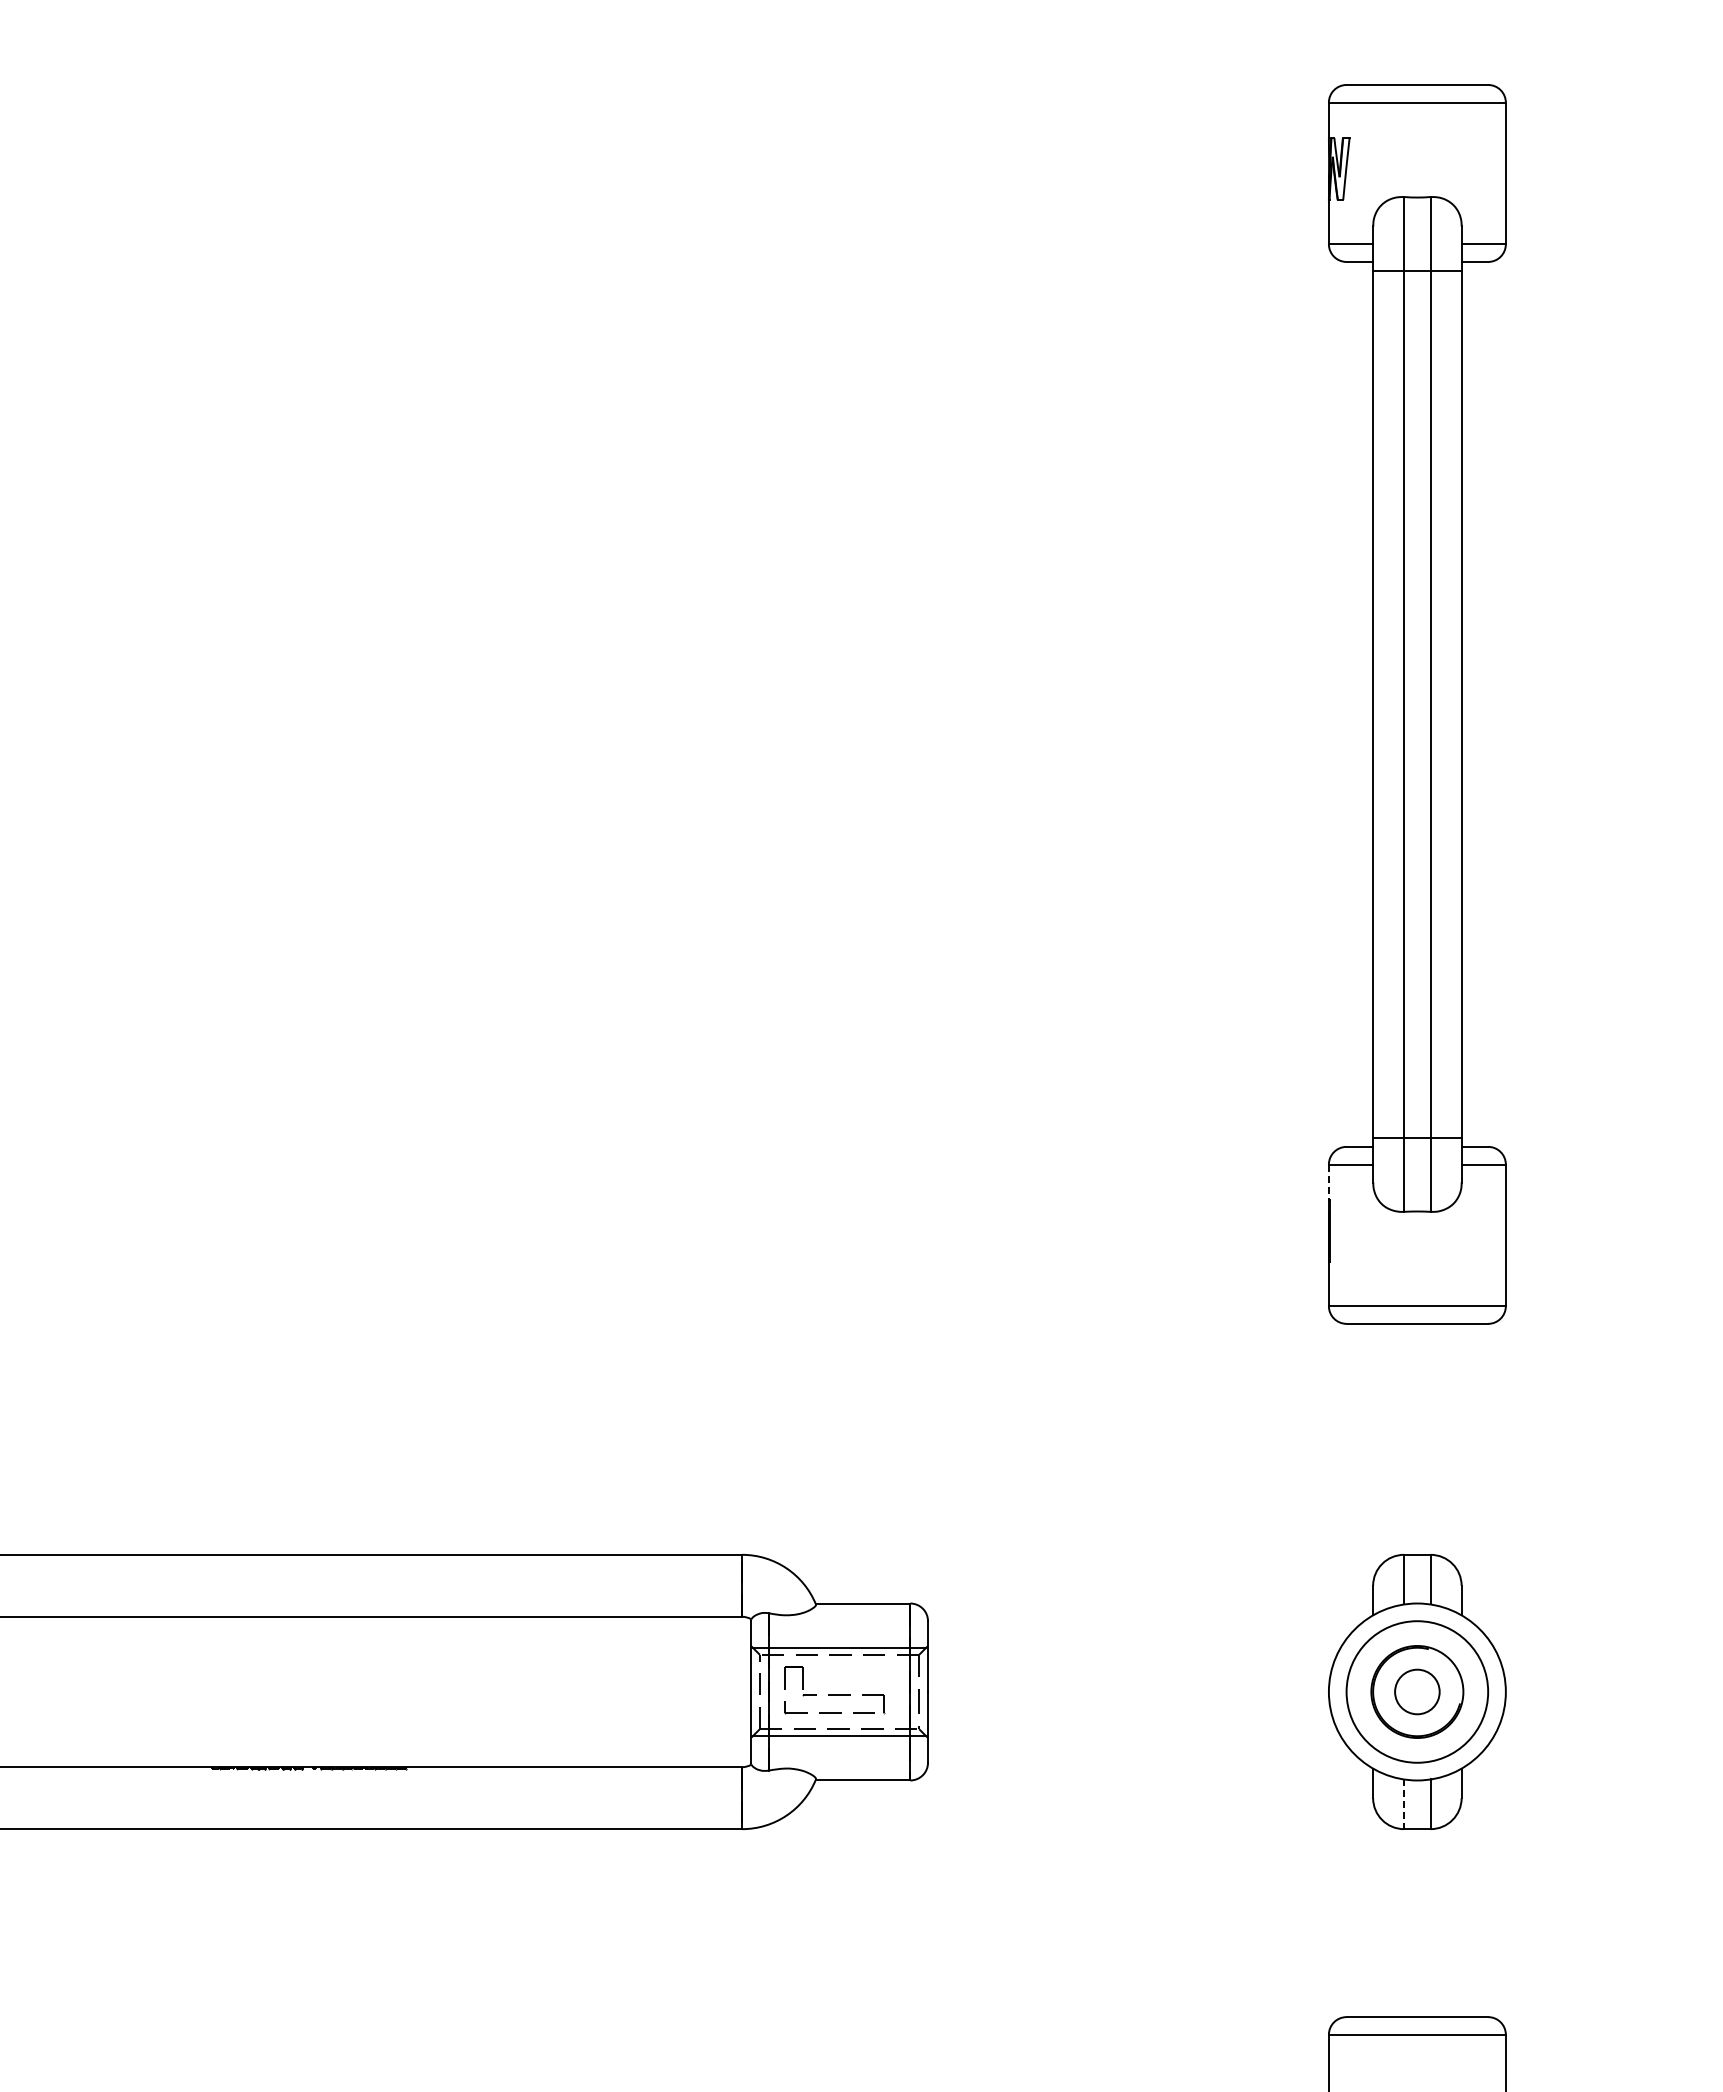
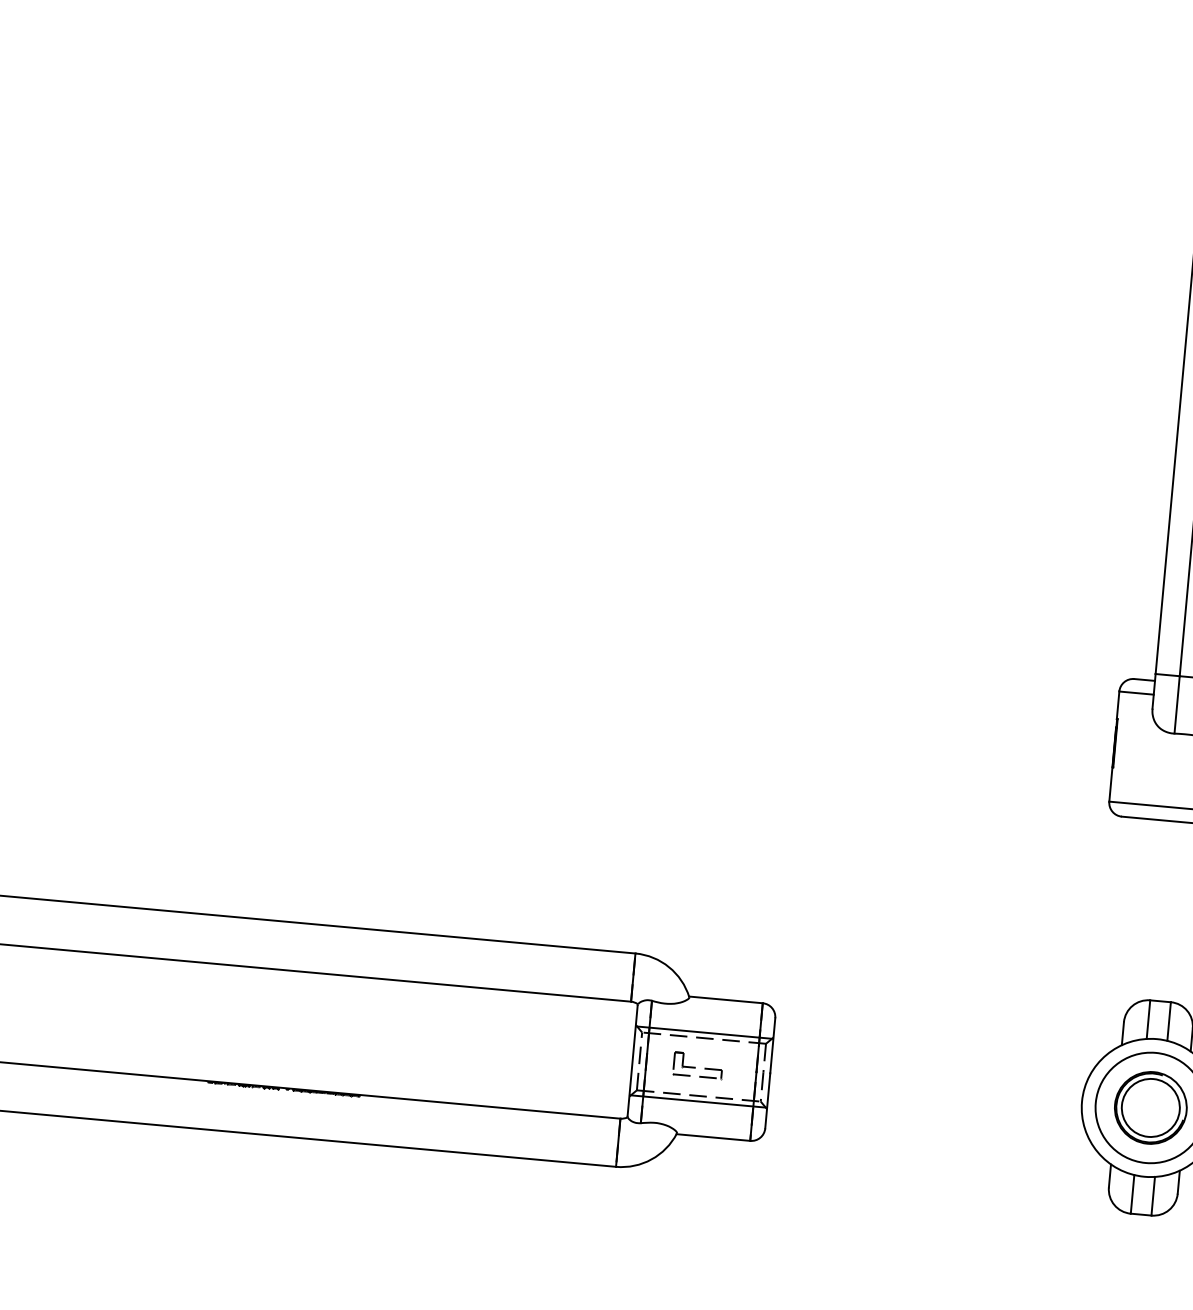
line: (1328, 1182) -> (1117, 705), dashed -> solid
part: (835, 1690) -> (698, 1065), size x0.62
circle: (1417, 1691) -> (1150, 1107), size x1.67
line: (1404, 1804) -> (1132, 1194), dashed -> solid

